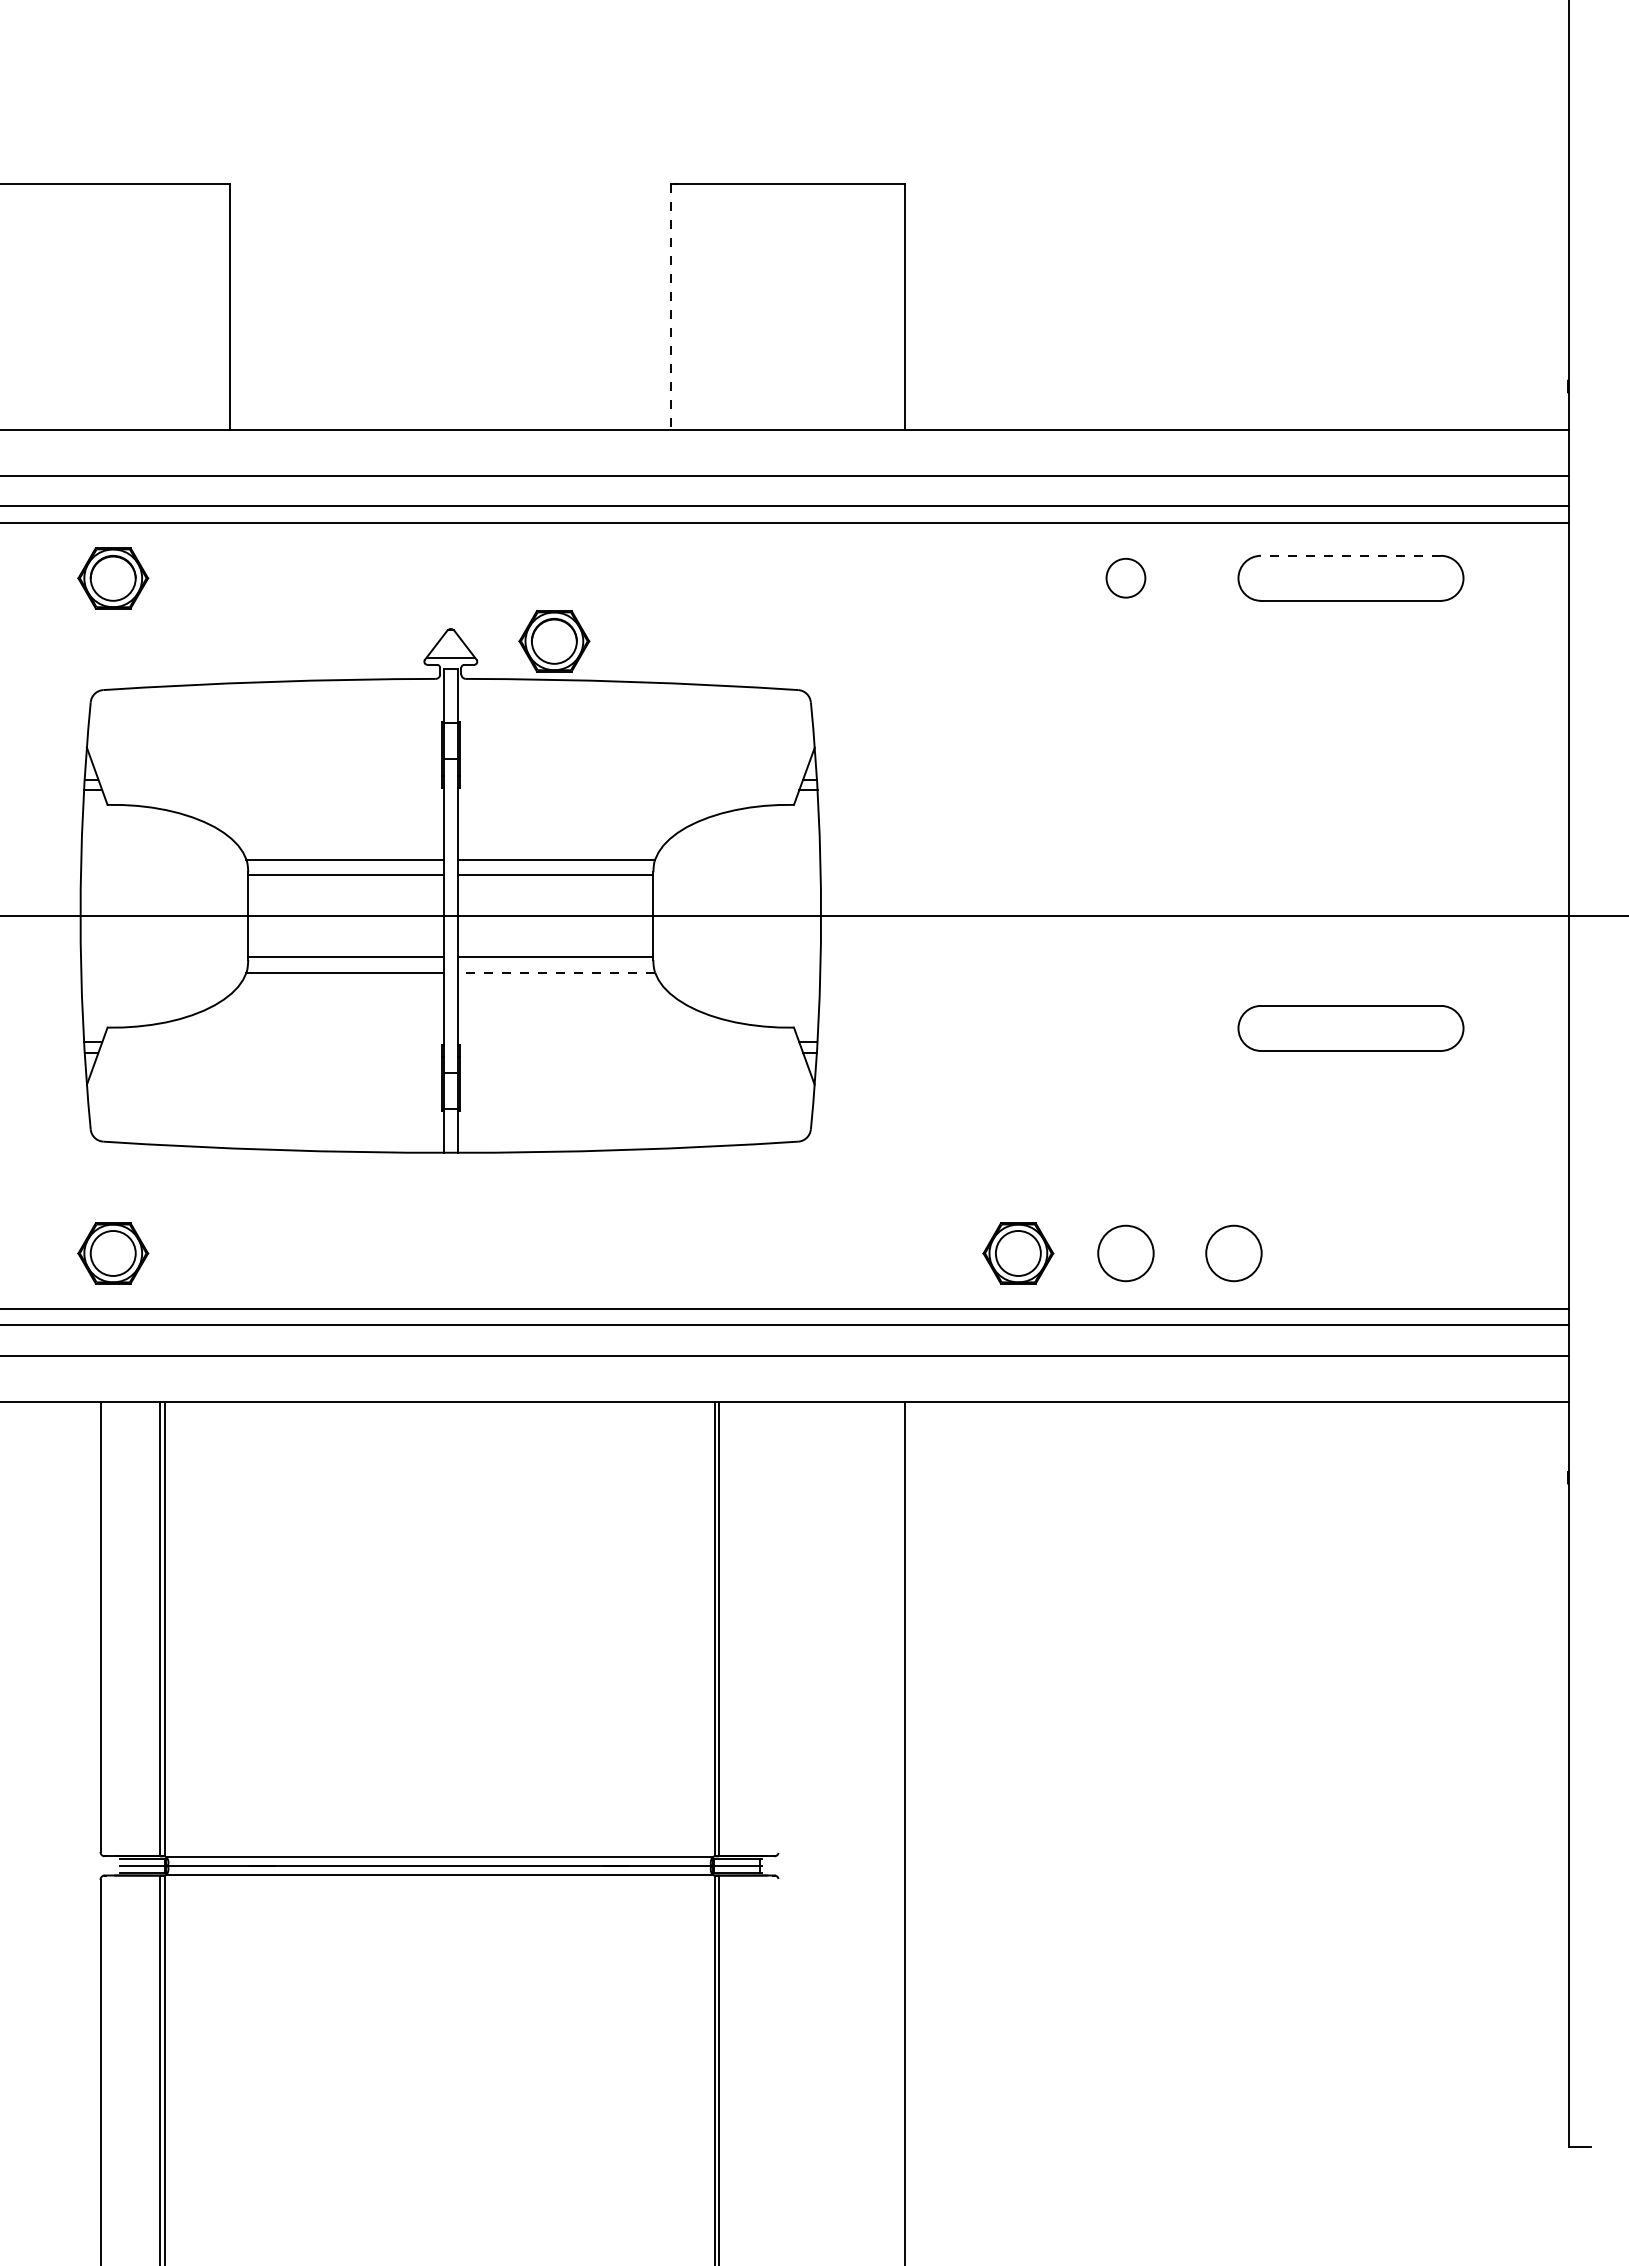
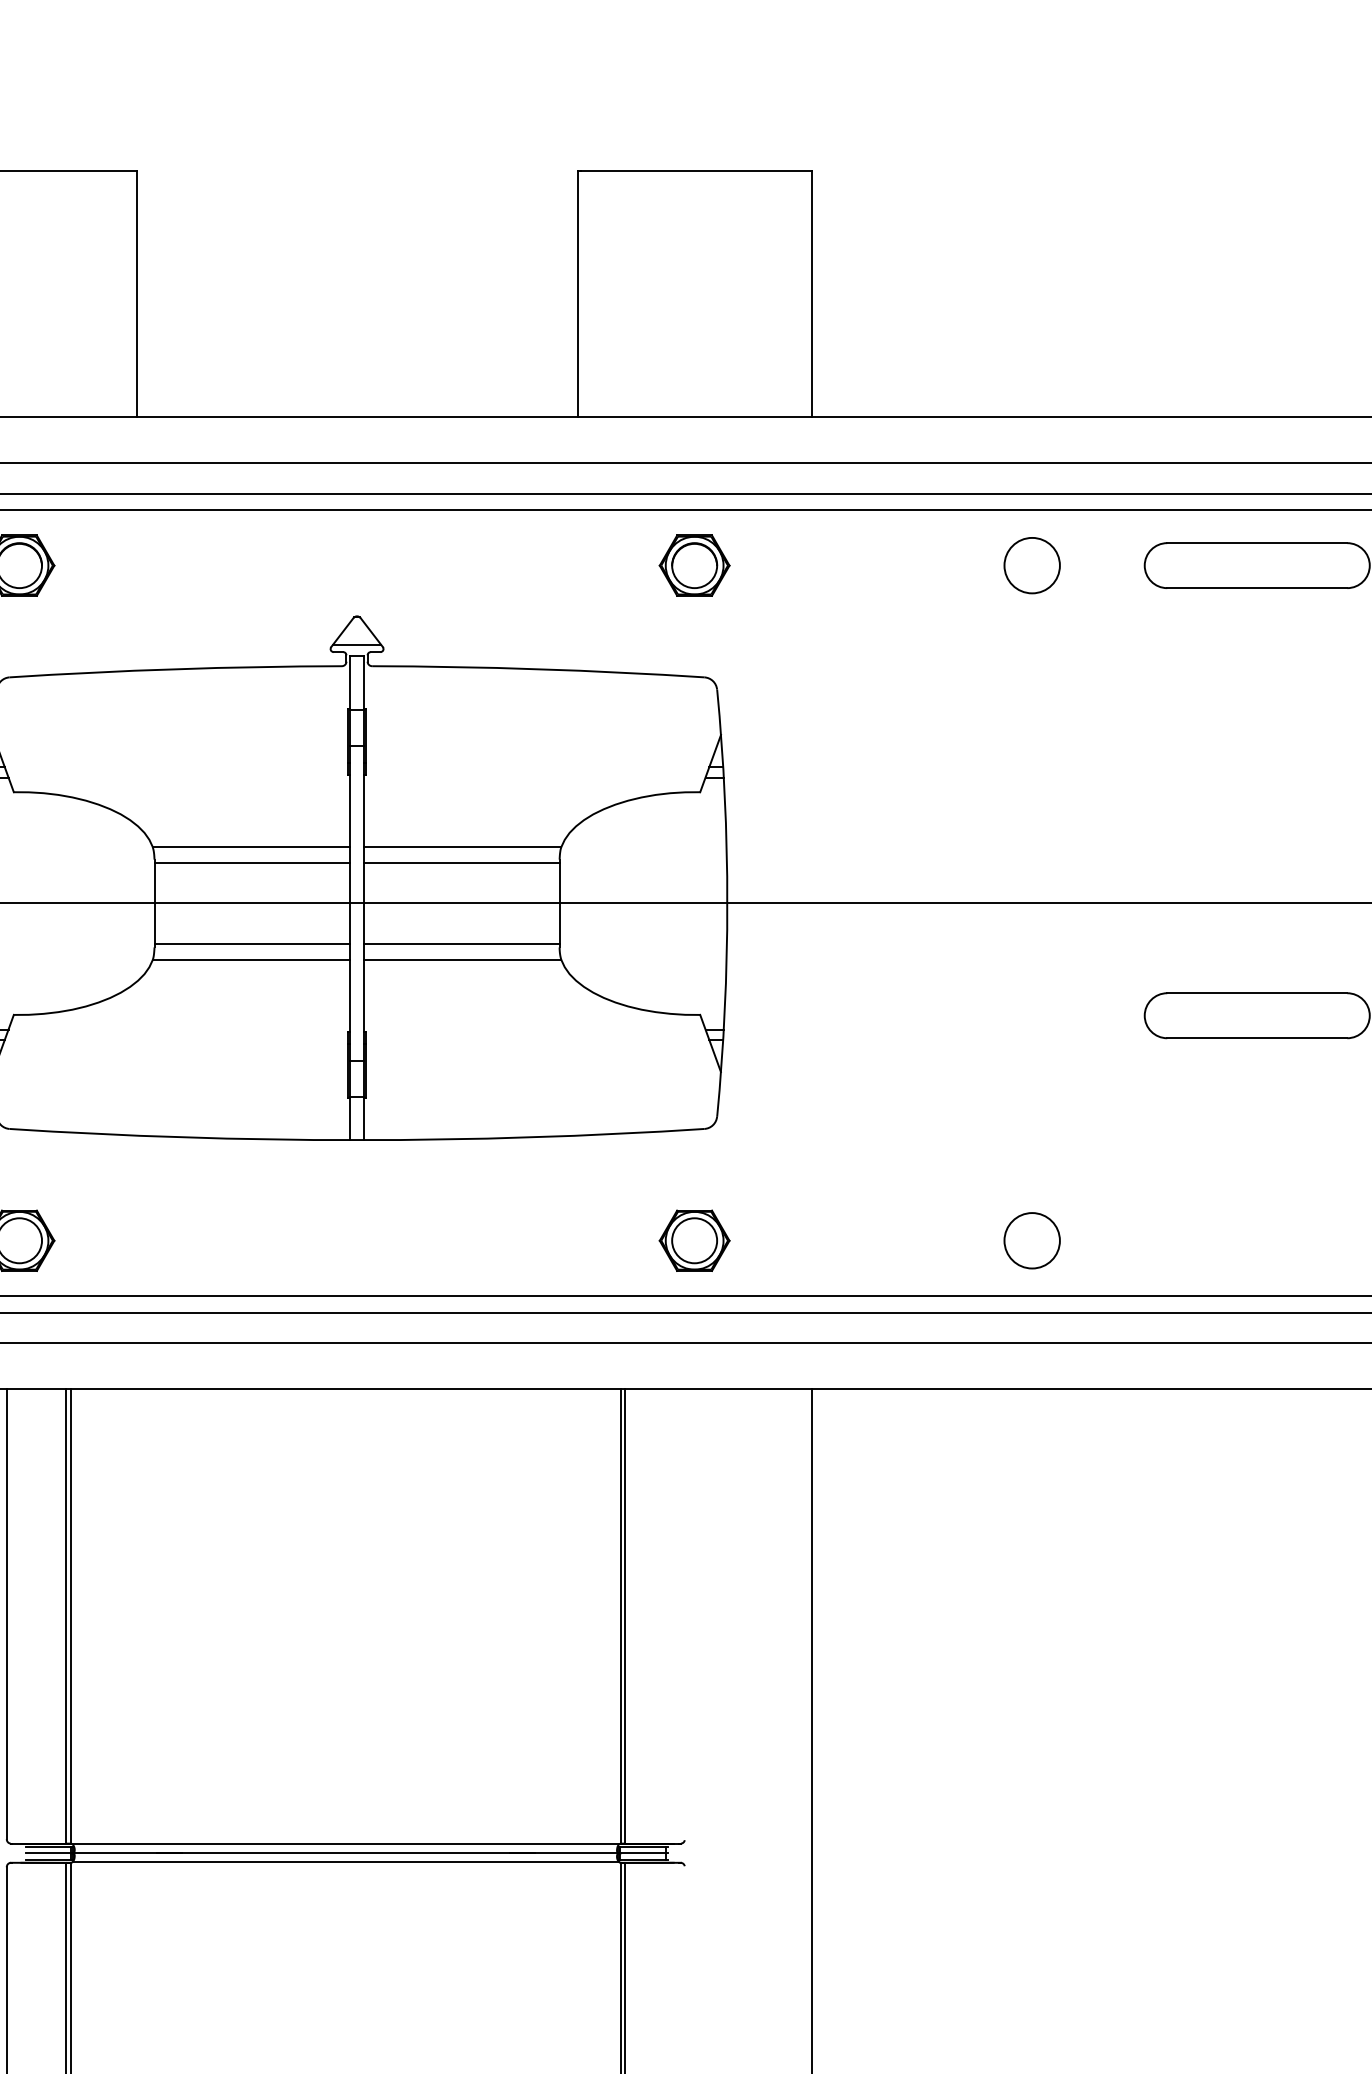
line: (671, 307) -> (577, 294), dashed -> solid
line: (1350, 555) -> (1256, 542), dashed -> solid
circle: (1125, 577) -> (1031, 564), size x1.43
part: (554, 641) -> (694, 565), moved
line: (556, 972) -> (462, 959), dashed -> solid
part: (1018, 1253) -> (694, 1240), moved
circle: (1233, 1253) -> (1139, 1240), removed

